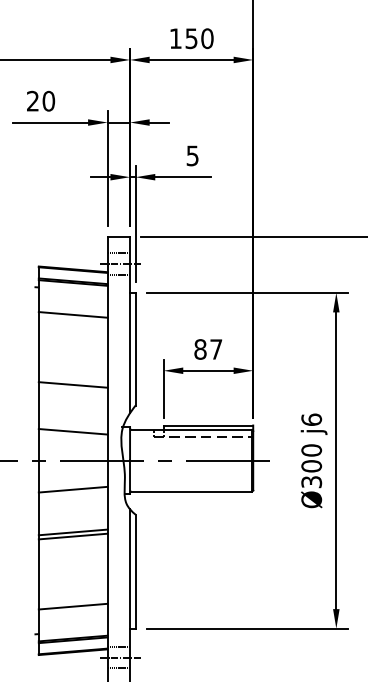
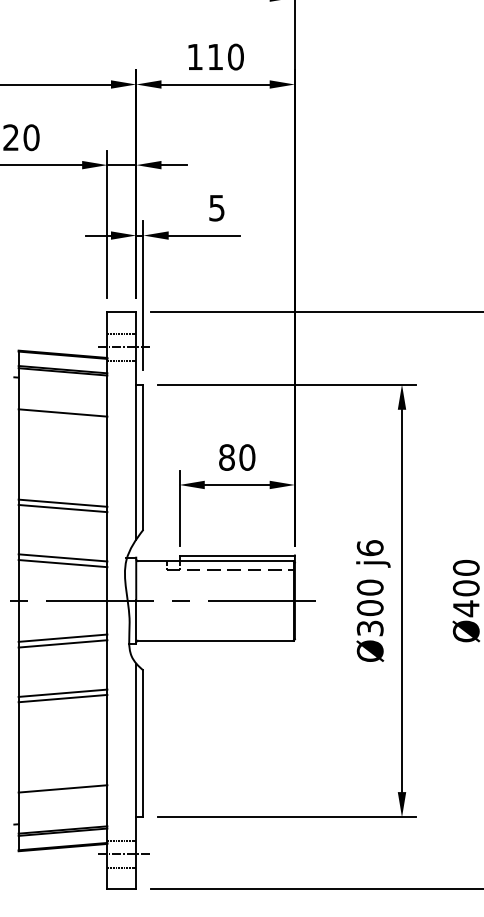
text: (190, 39) -> (214, 57), 150 -> 110
text: (216, 349) -> (247, 457), 87 -> 80
line: (72, 389) -> (62, 508), added
line: (72, 427) -> (62, 557), added
line: (72, 493) -> (62, 643), added

